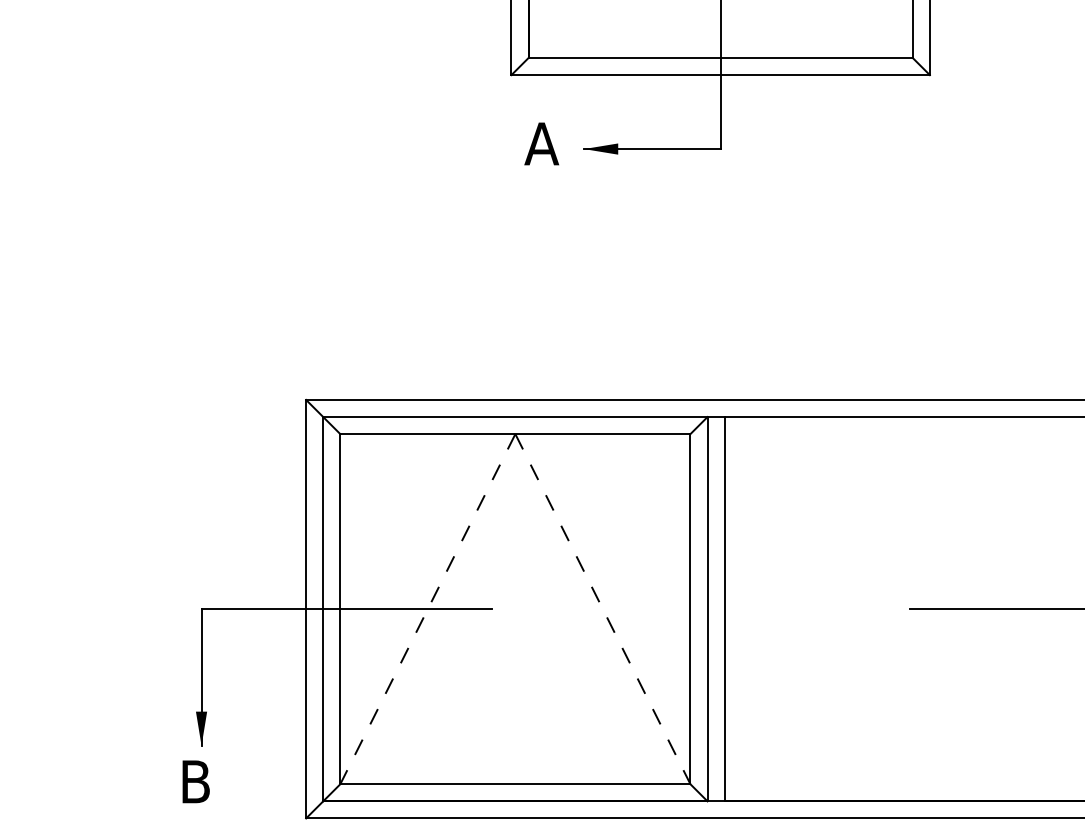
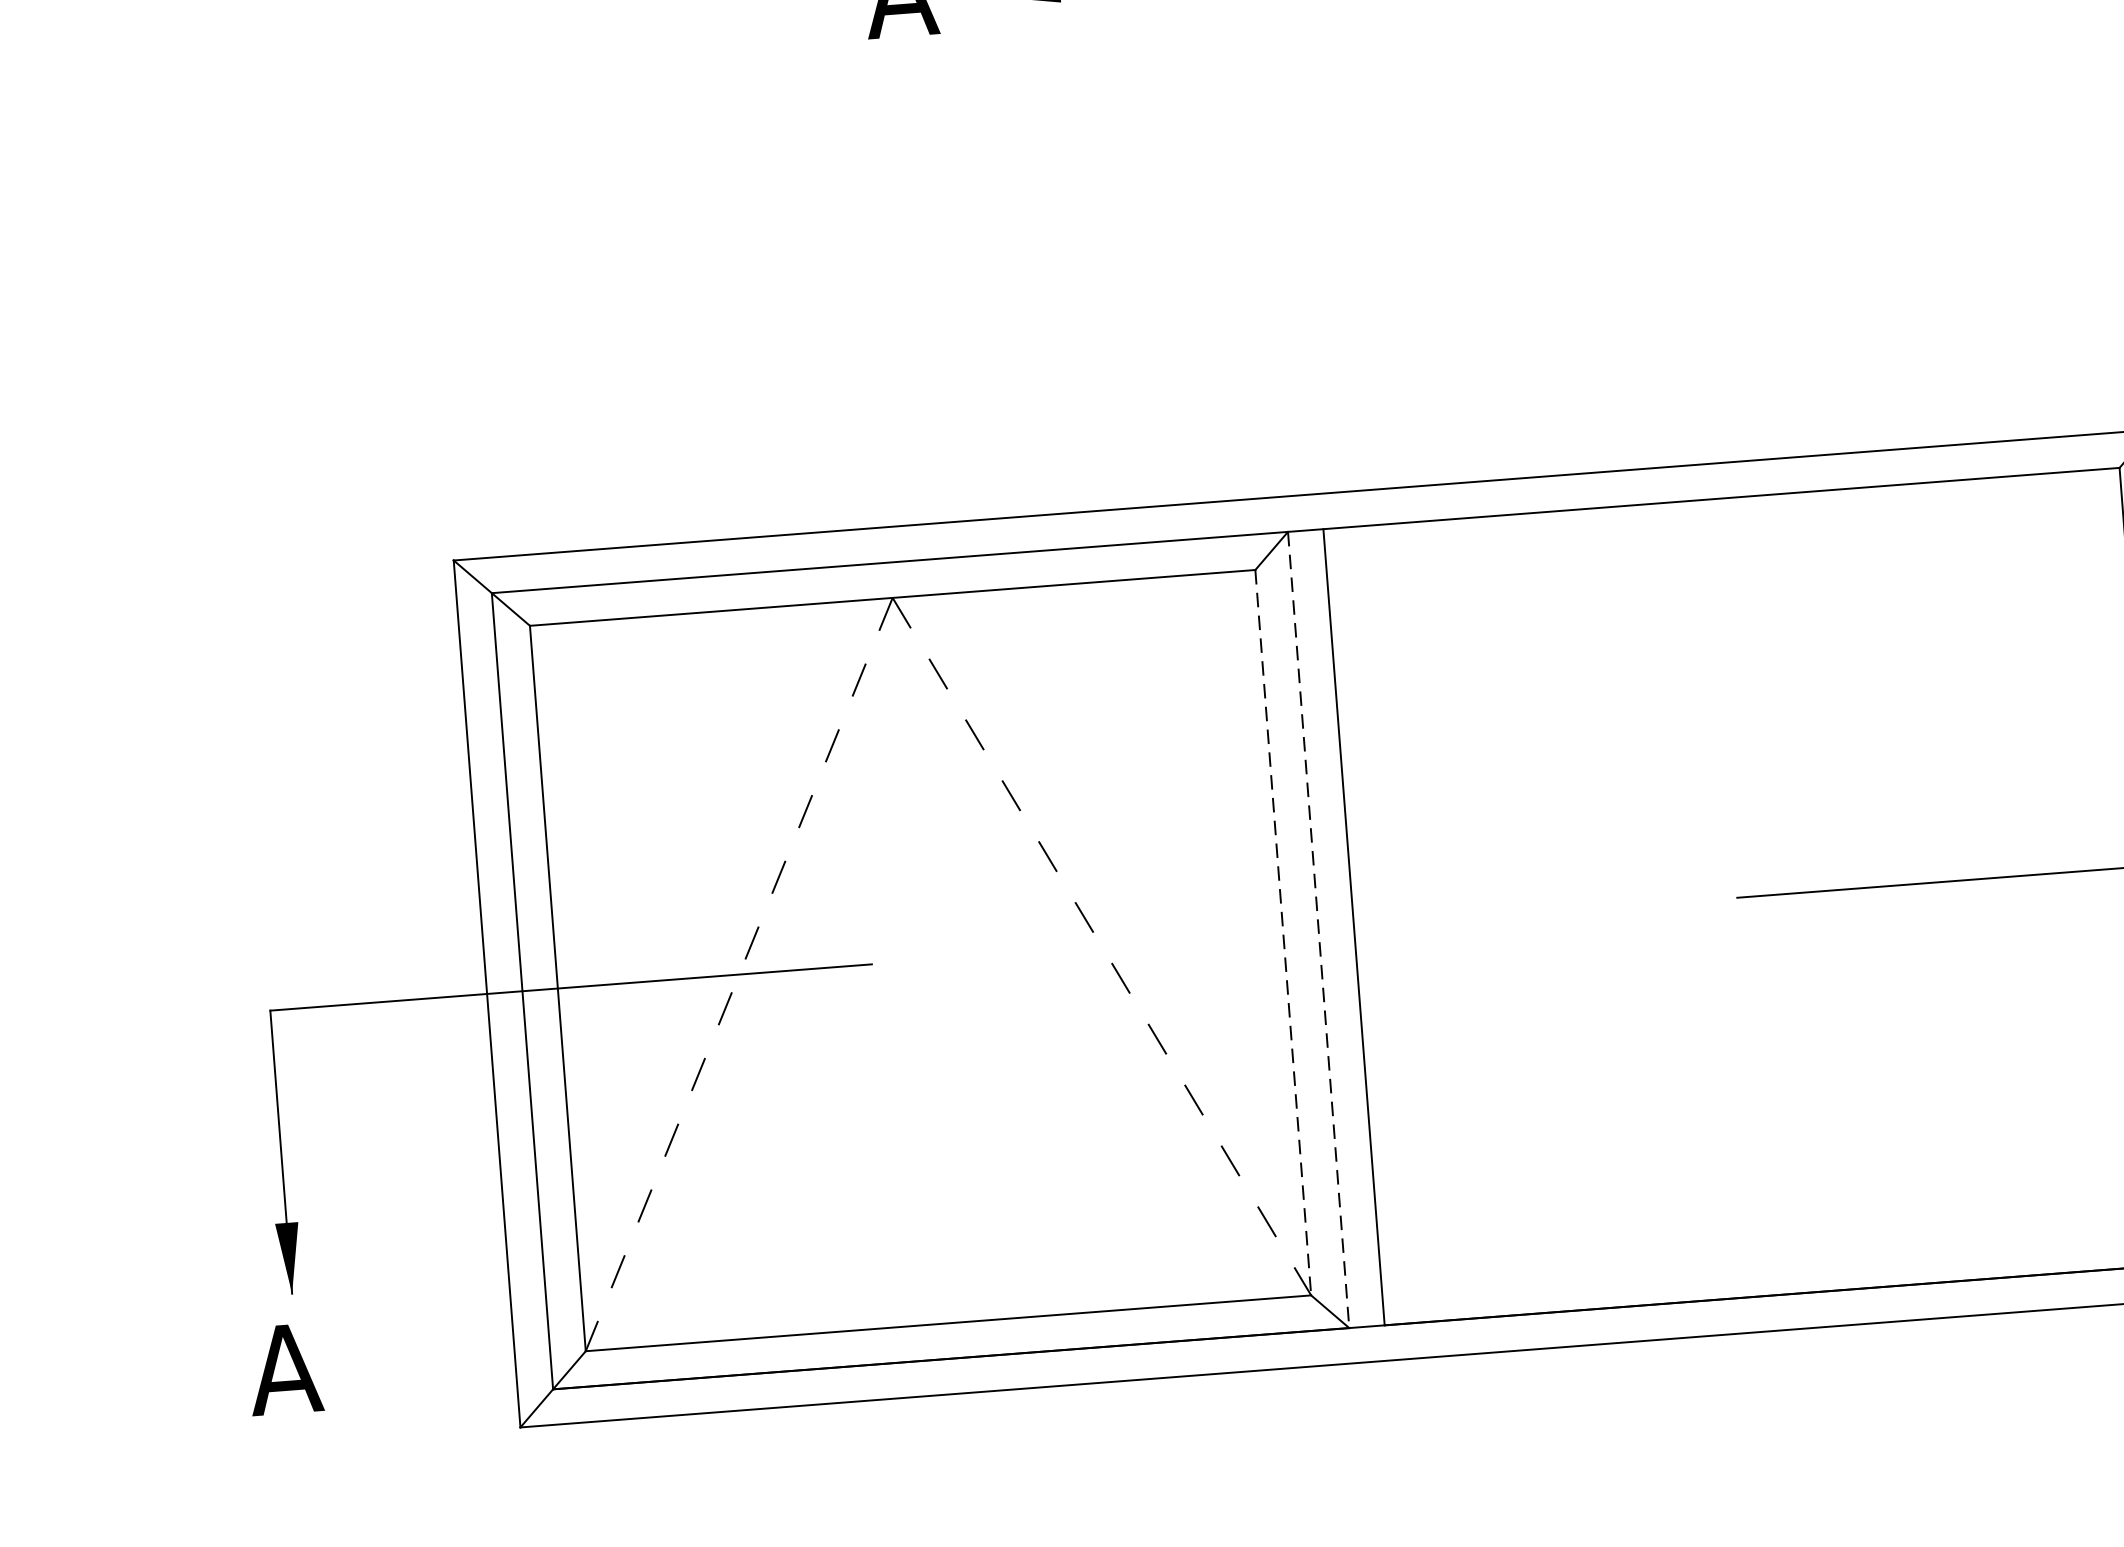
line: (690, 609) -> (1283, 933), solid -> dashed
line: (707, 609) -> (1318, 930), solid -> dashed
text: (195, 781) -> (285, 1368), B -> A

